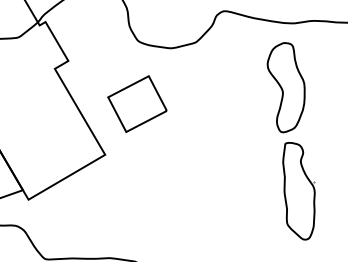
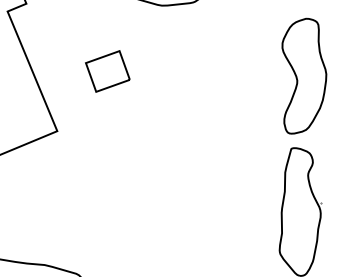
part: (137, 103) -> (107, 70), size x0.6

